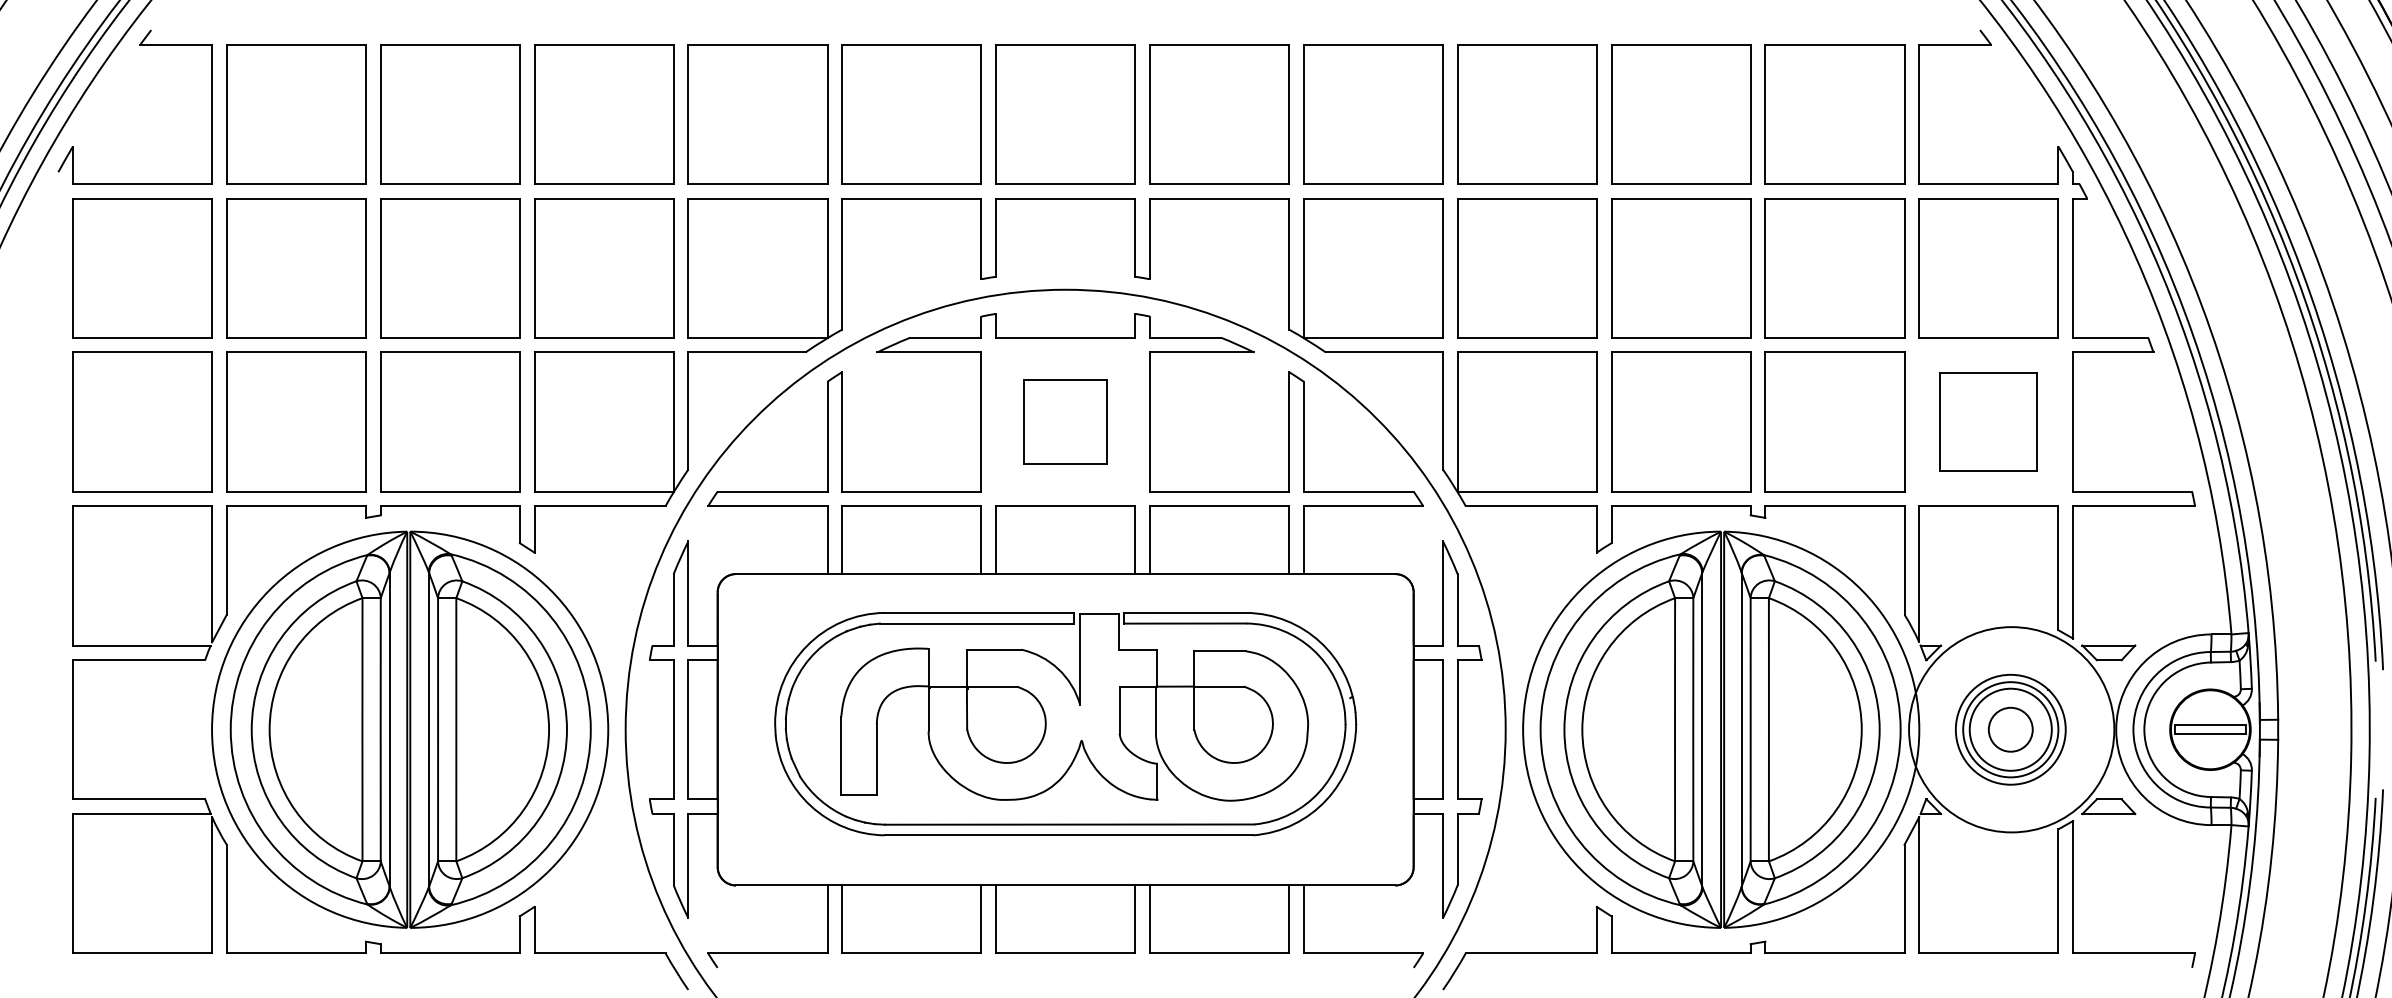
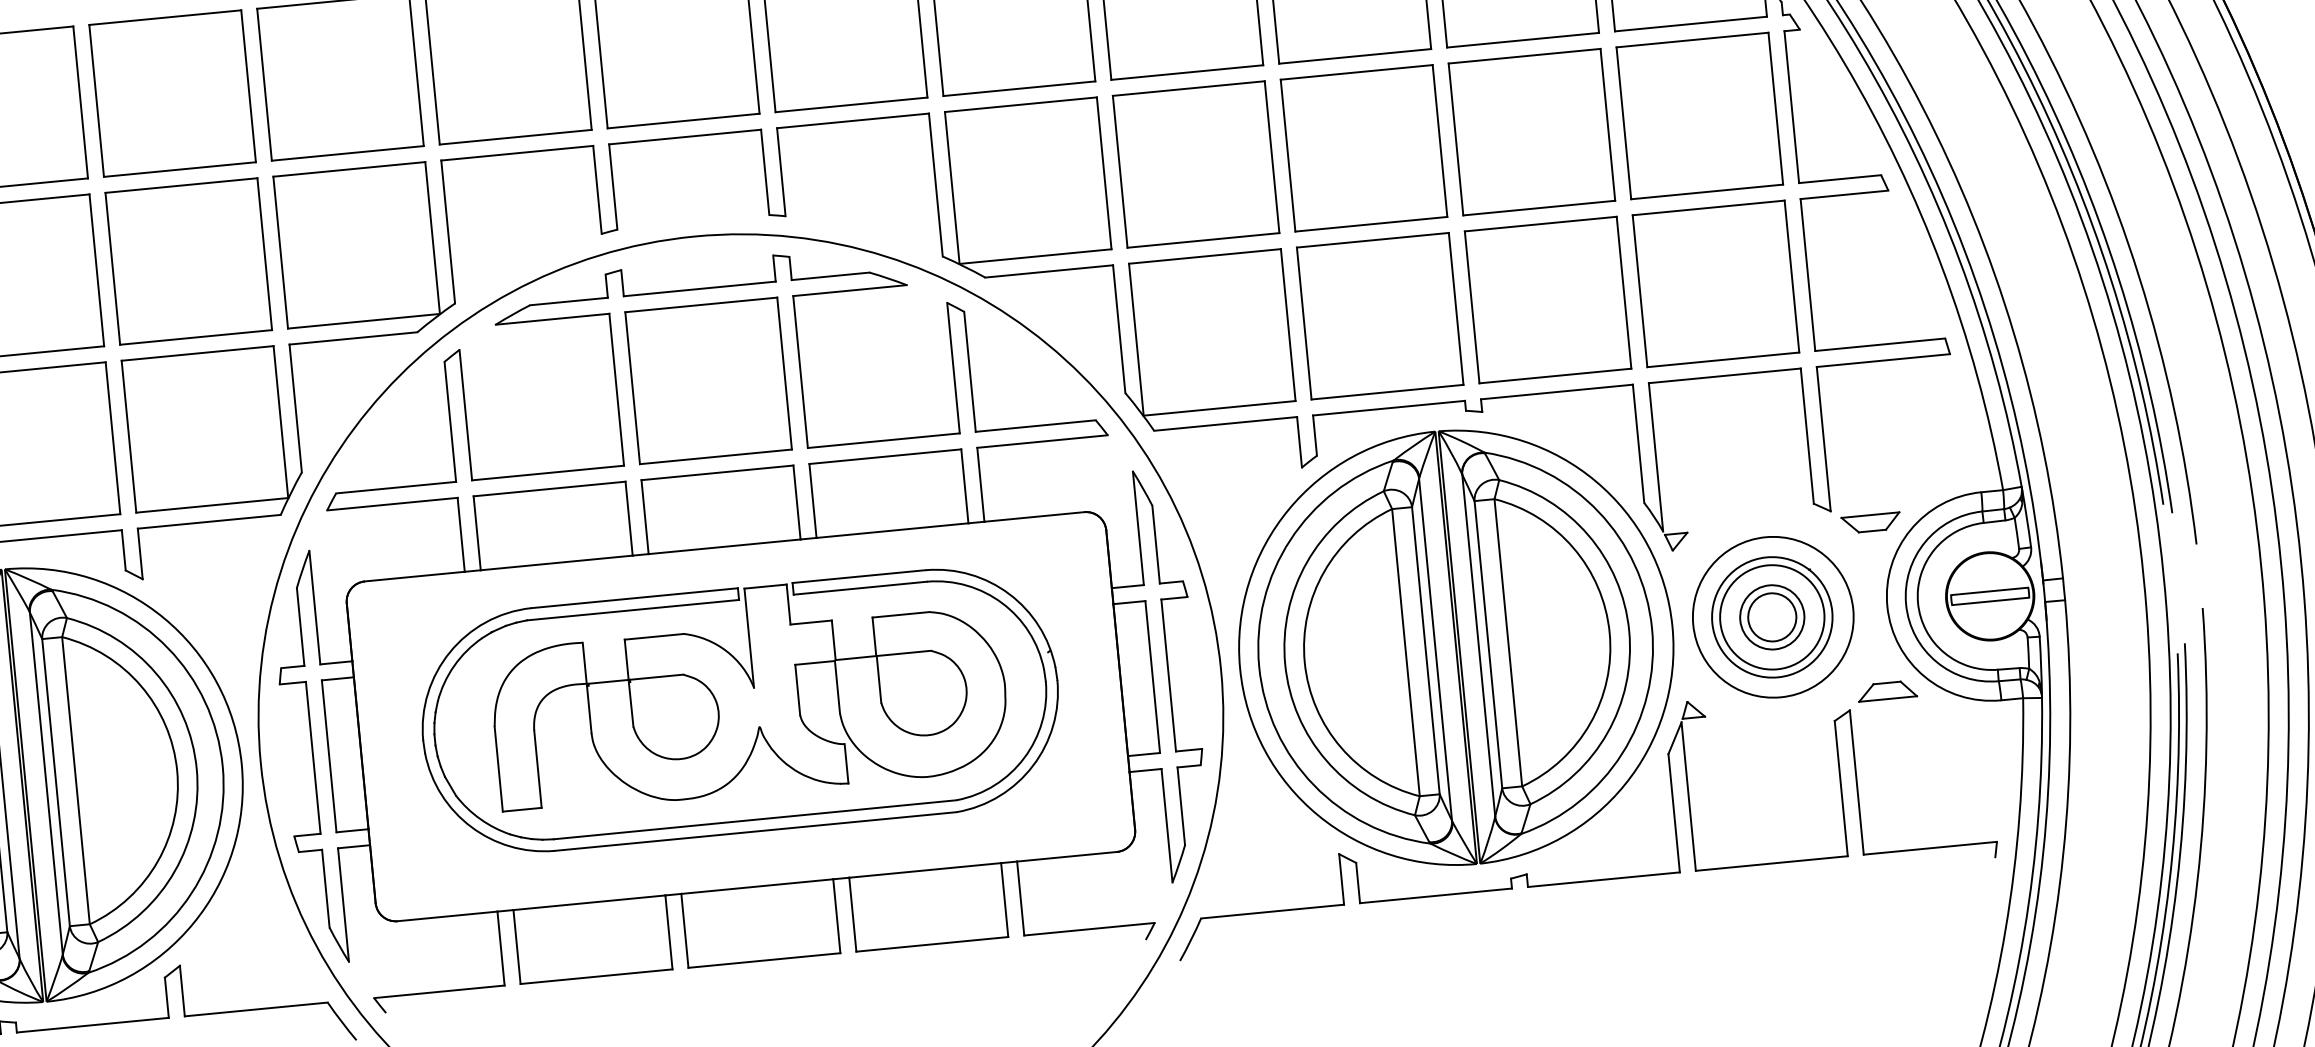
part: (1065, 421) -> (708, 380), size x1.67
part: (1988, 421) -> (1715, 283), size x1.43
circle: (2010, 729) -> (1771, 617), size x0.71
circle: (2011, 729) -> (1773, 617), size x0.71

